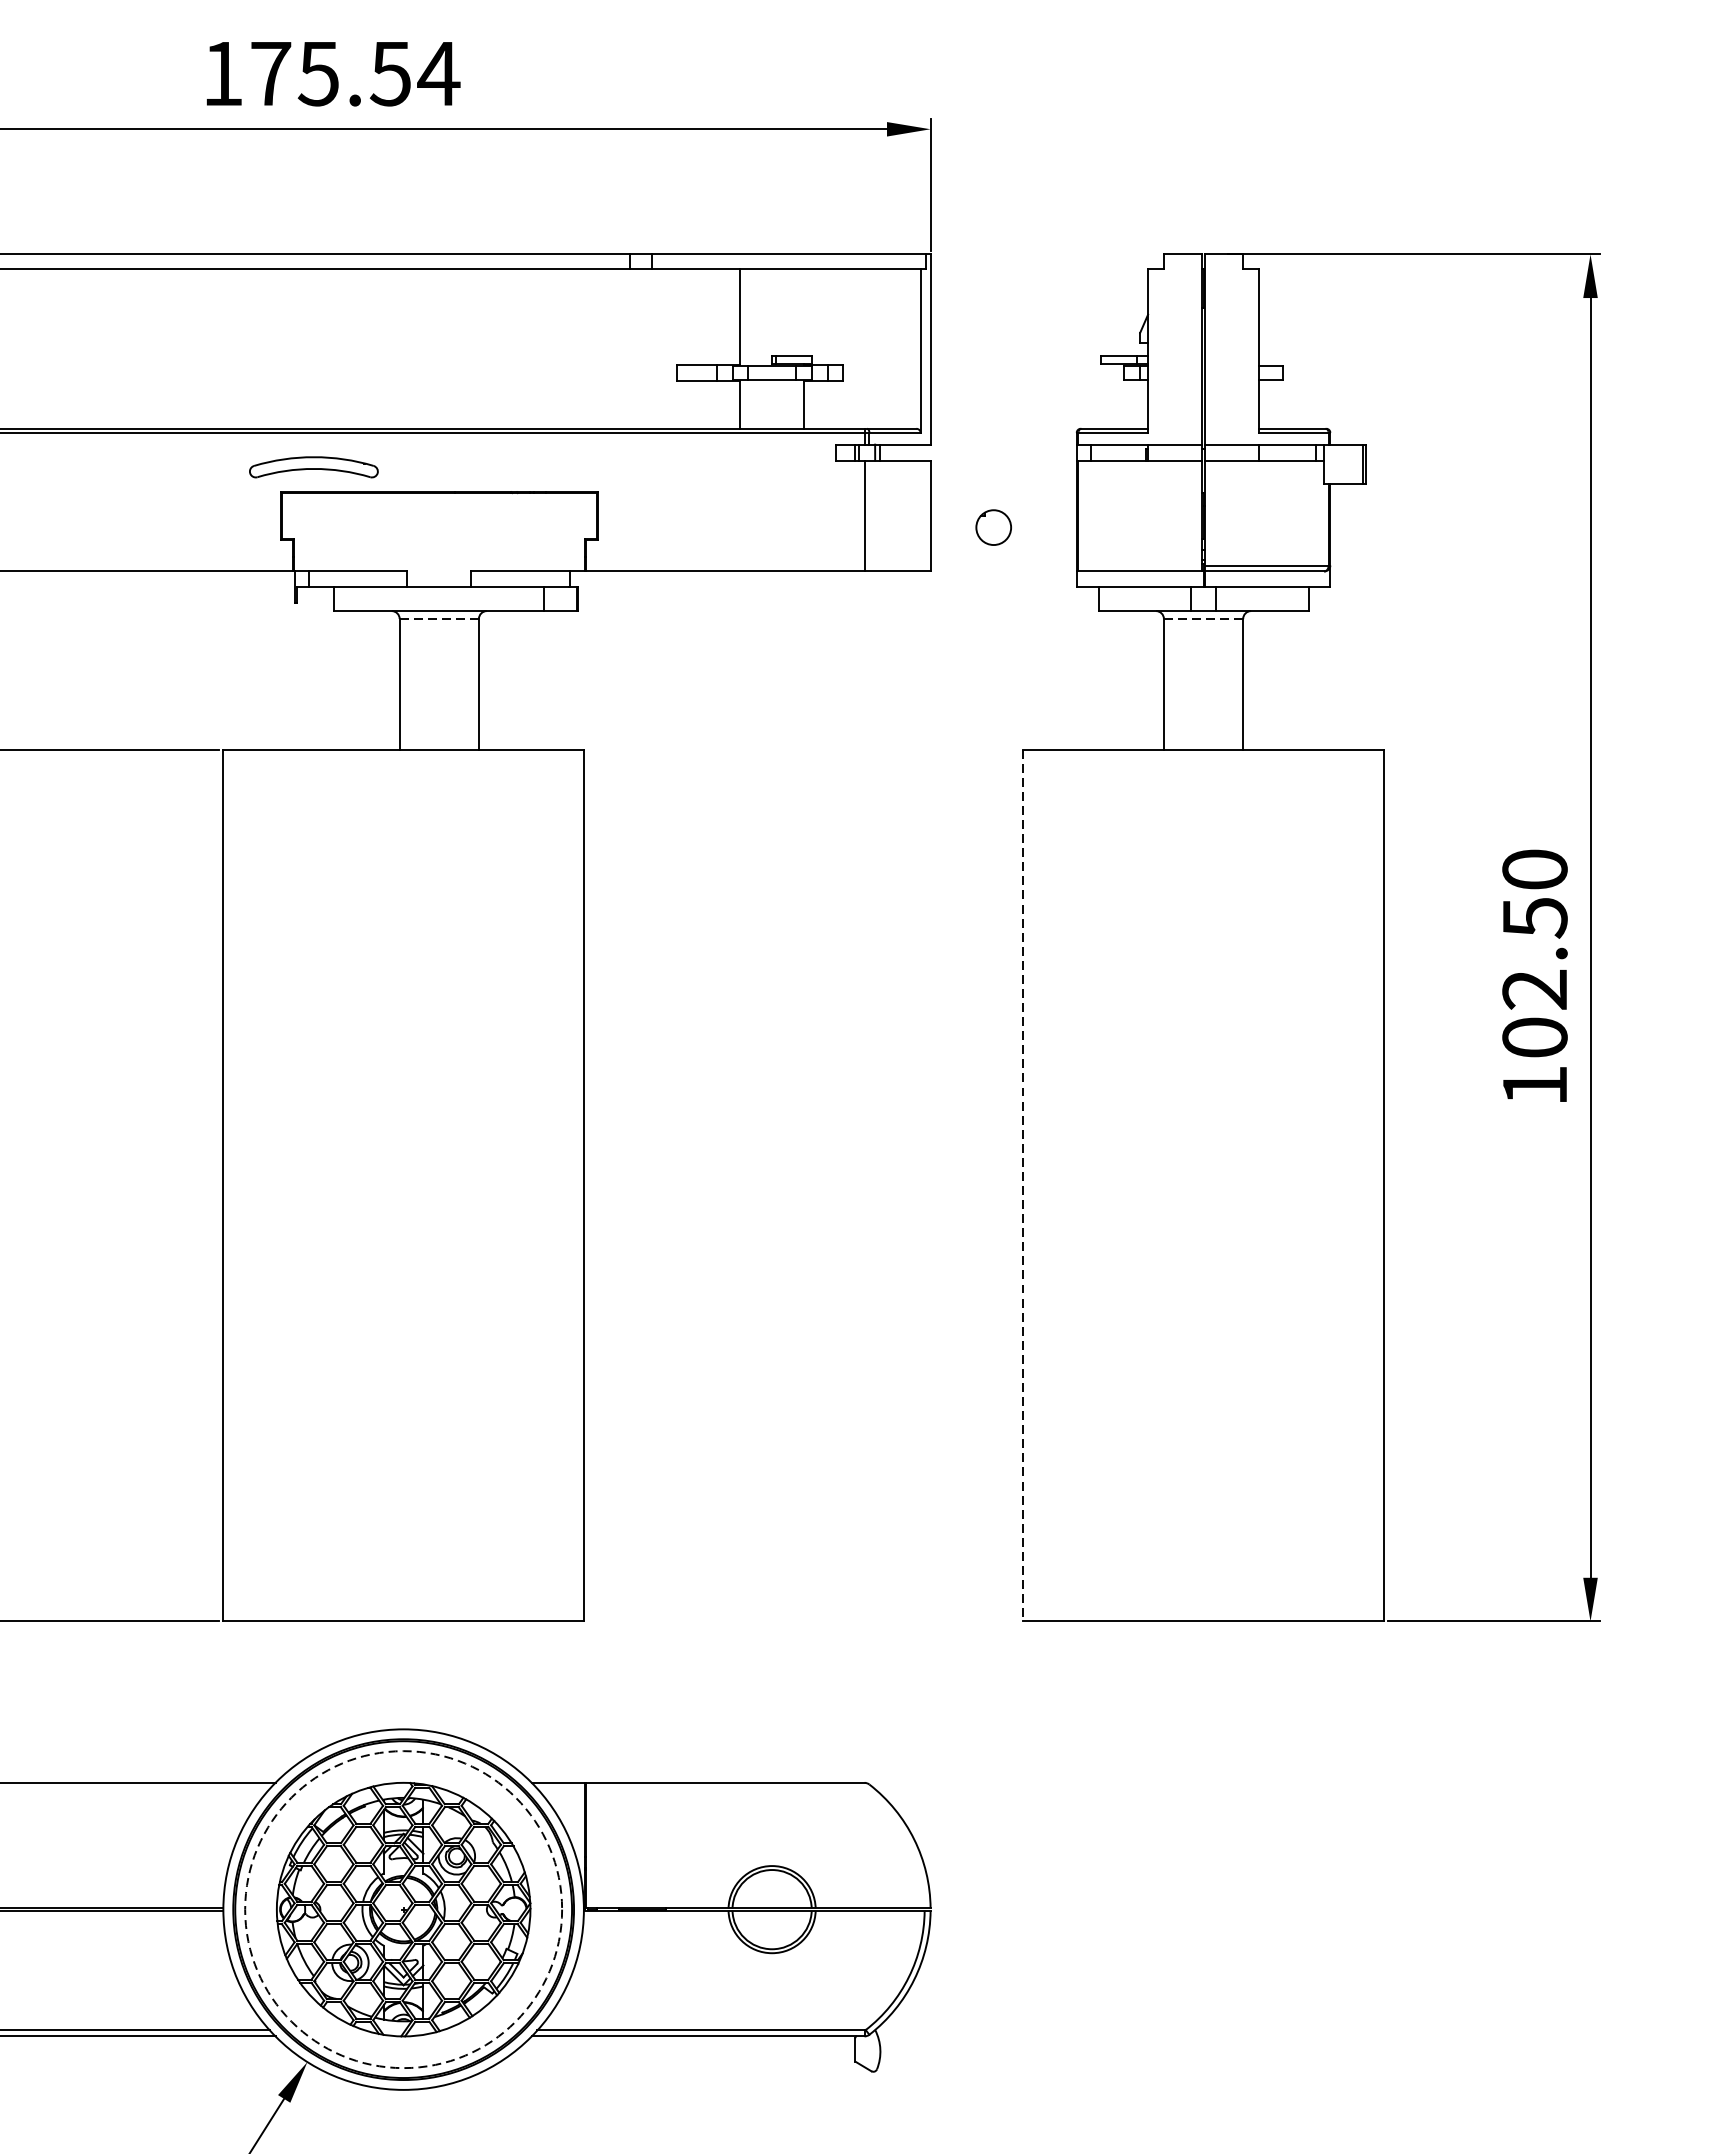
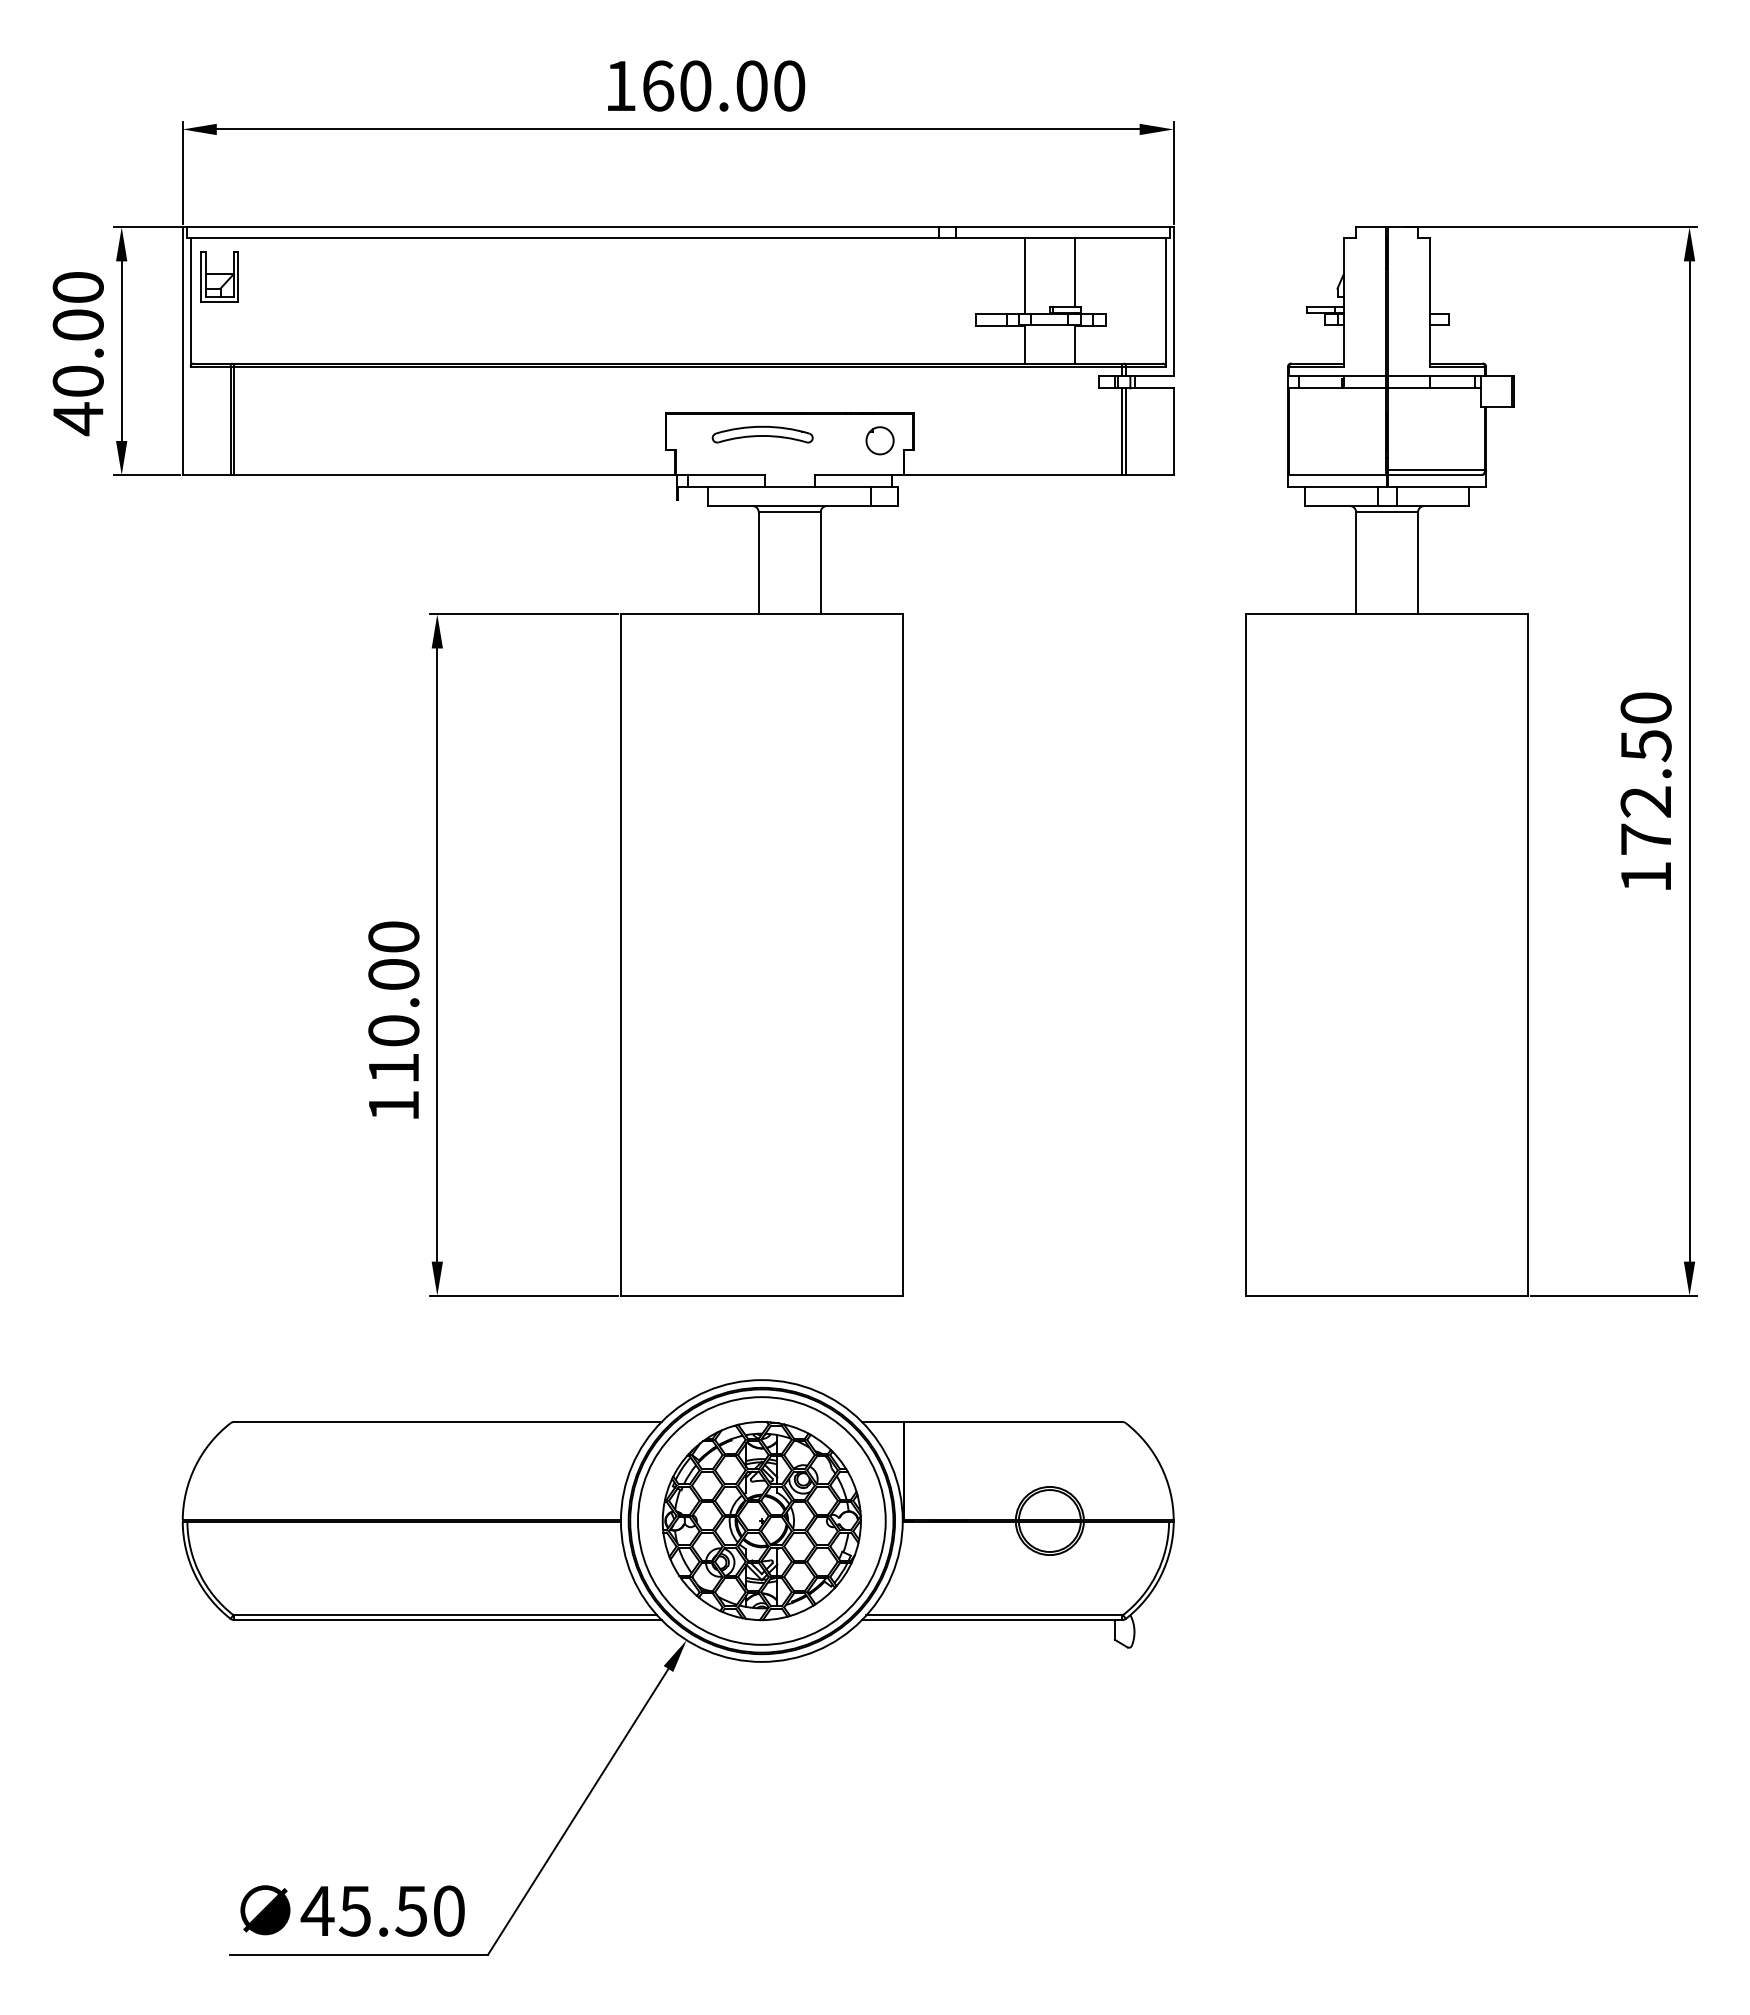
text: (355, 73) -> (724, 85), 175.54 -> 160.00
line: (803, 312) -> (1074, 272), added
part: (313, 467) -> (762, 434), moved
line: (868, 515) -> (1125, 431), added
circle: (992, 527) -> (879, 440), moved
line: (439, 619) -> (789, 512), dashed -> solid
line: (1204, 619) -> (1387, 512), dashed -> solid
text: (1534, 1036) -> (1645, 838), 102.50 -> 172.50
line: (1023, 1186) -> (1246, 955), dashed -> solid
circle: (403, 1908) -> (761, 1520), dashed -> solid

